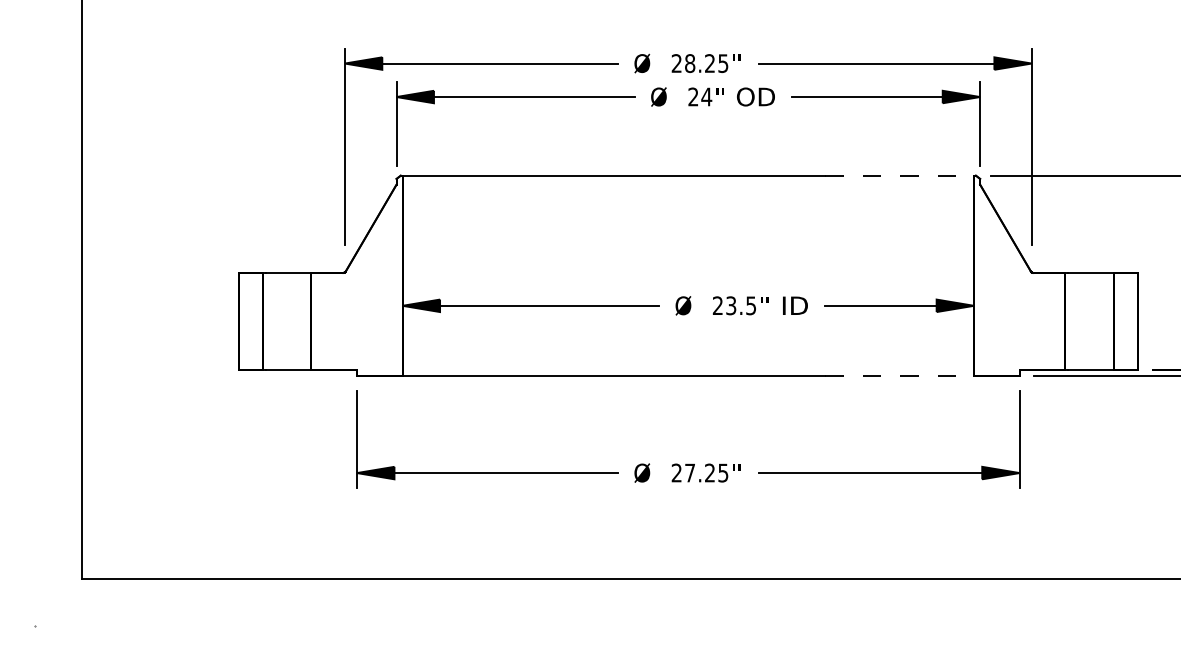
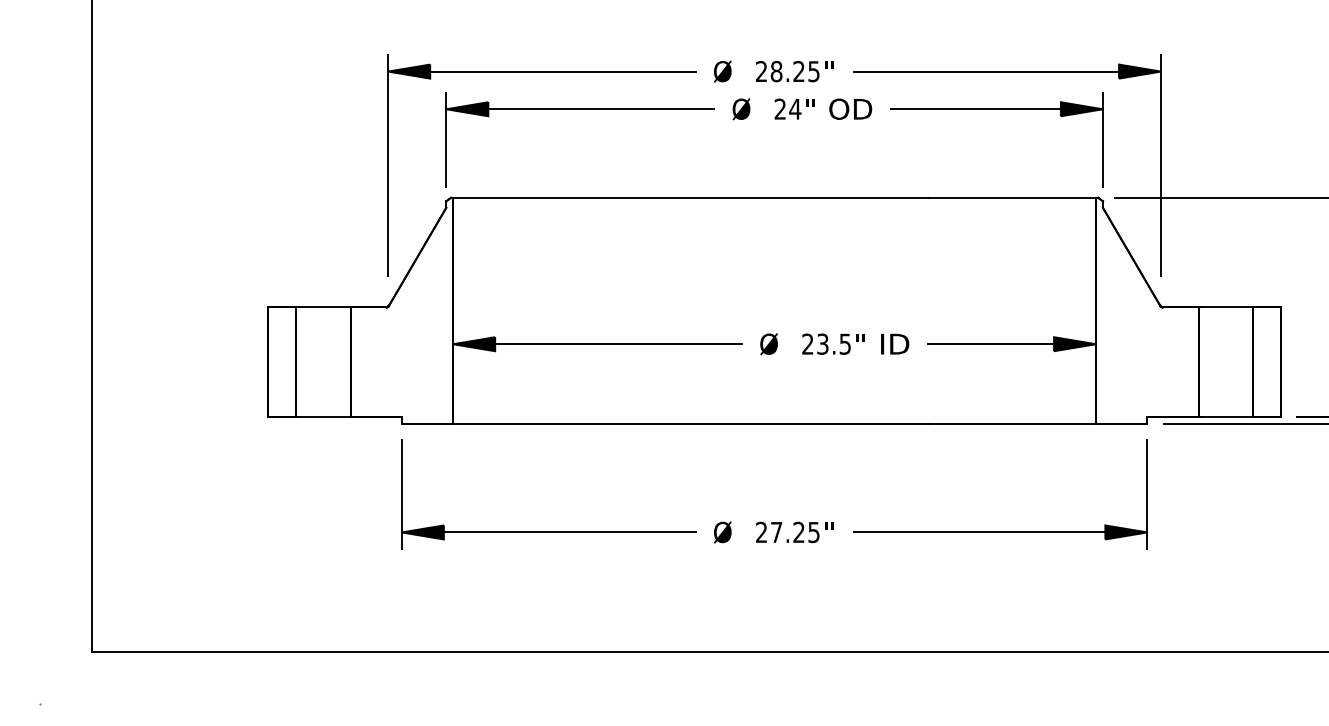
line: (899, 175) -> (1012, 197), dashed -> solid
line: (899, 376) -> (1012, 423), dashed -> solid

